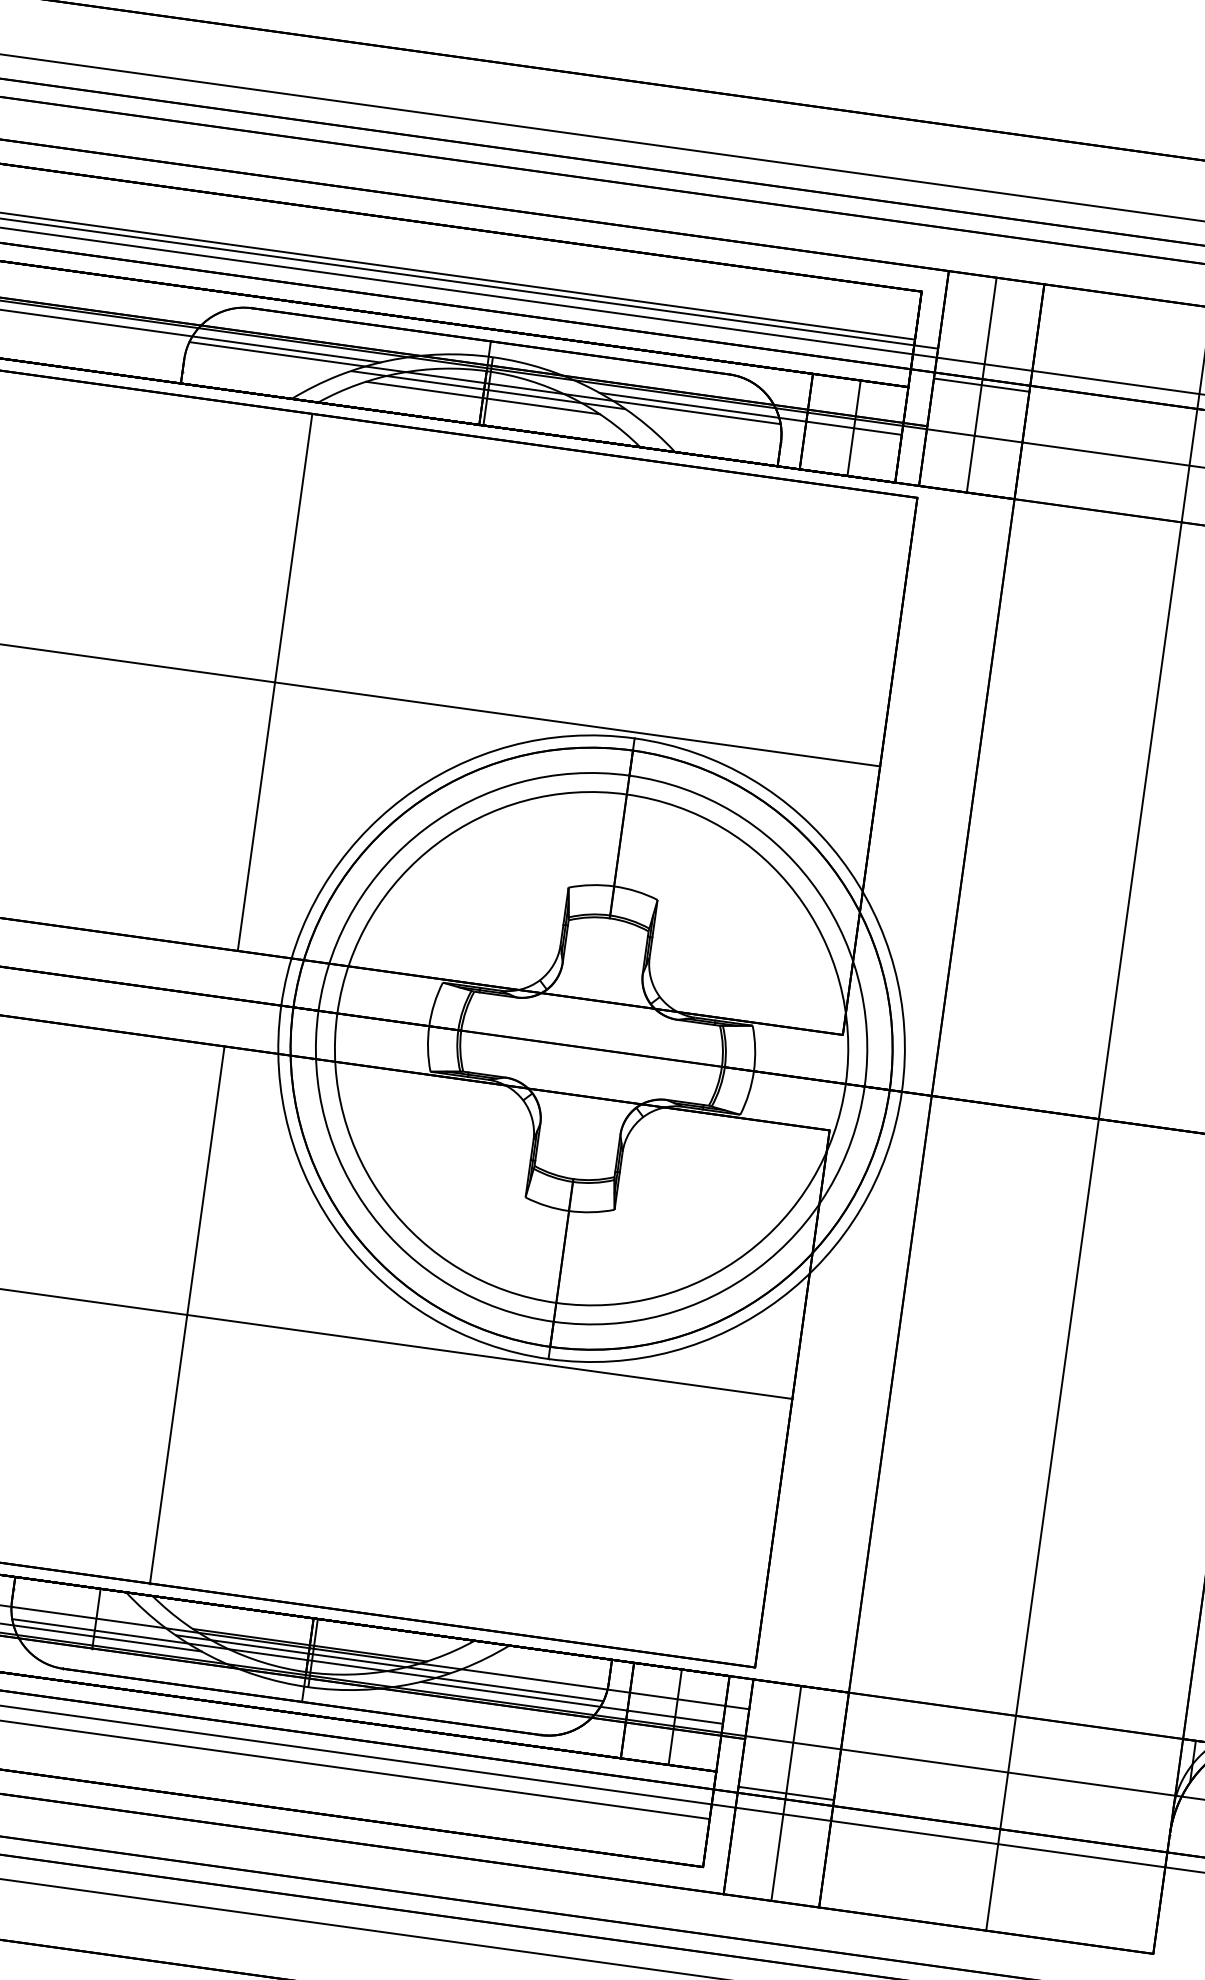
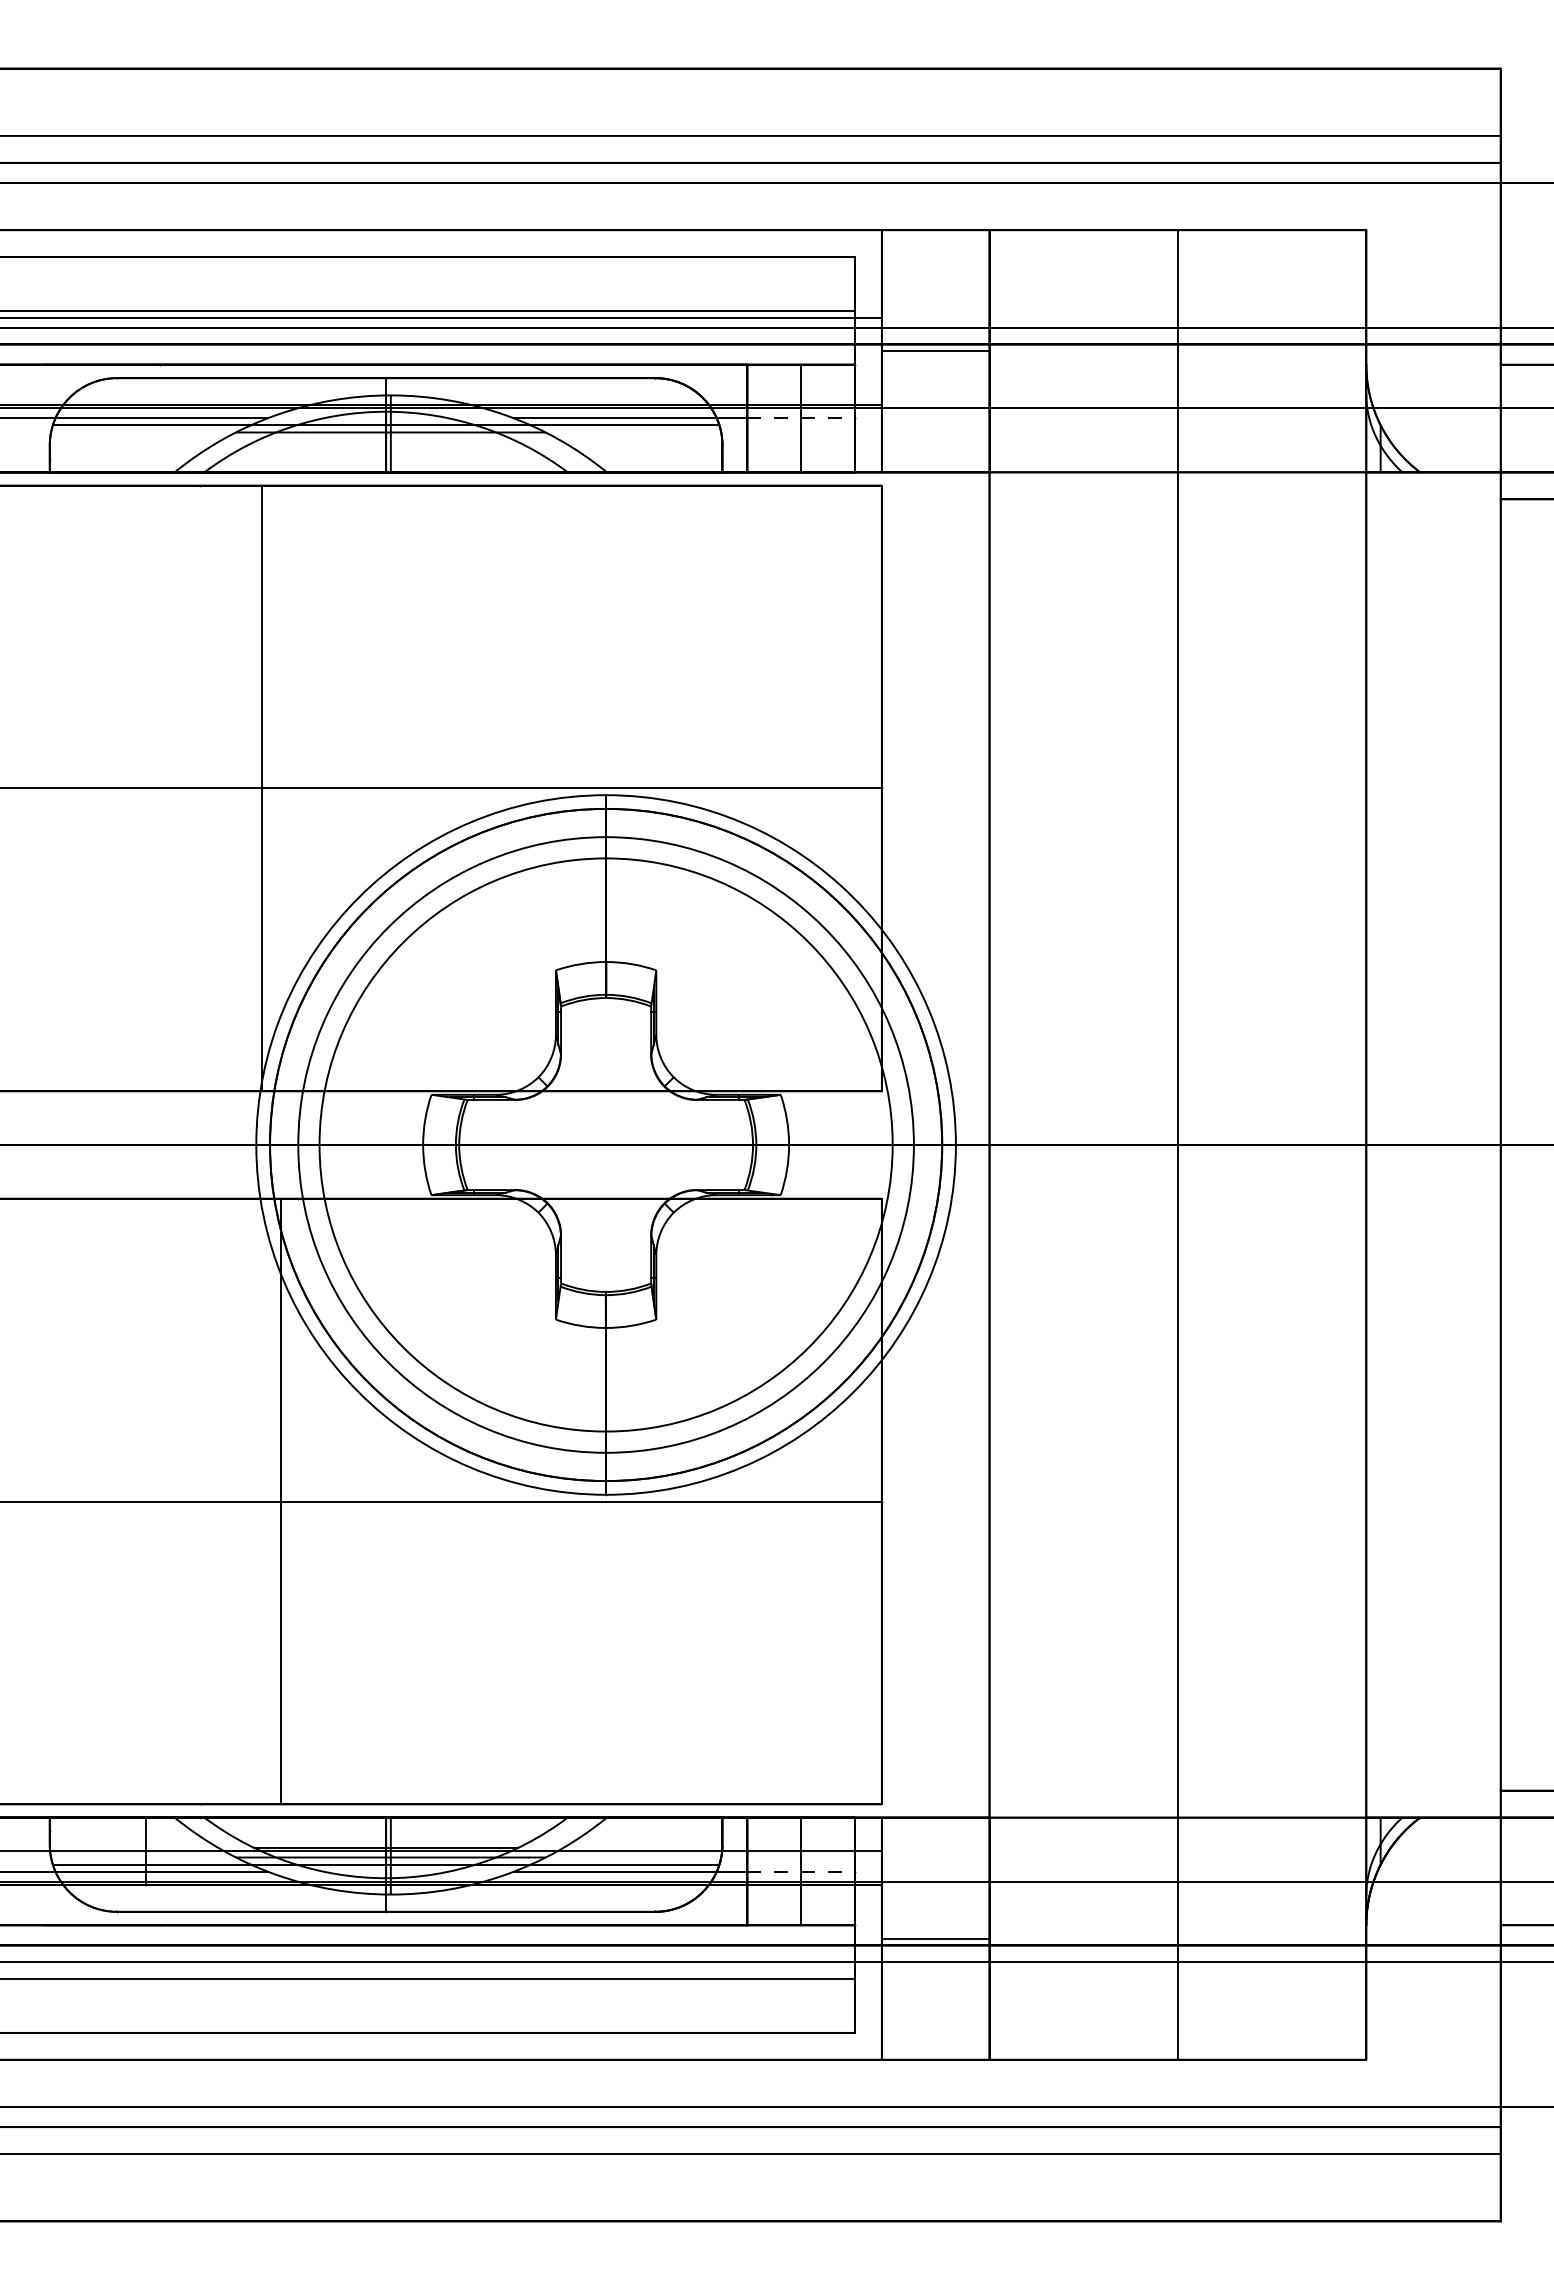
line: (981, 385) -> (935, 351), removed
line: (483, 398) -> (386, 442), removed
line: (854, 428) -> (801, 418), solid -> dashed
line: (274, 682) -> (261, 788), moved
line: (187, 1314) -> (280, 1501), moved
line: (675, 1717) -> (801, 1871), solid -> dashed
line: (786, 1793) -> (935, 1938), removed

